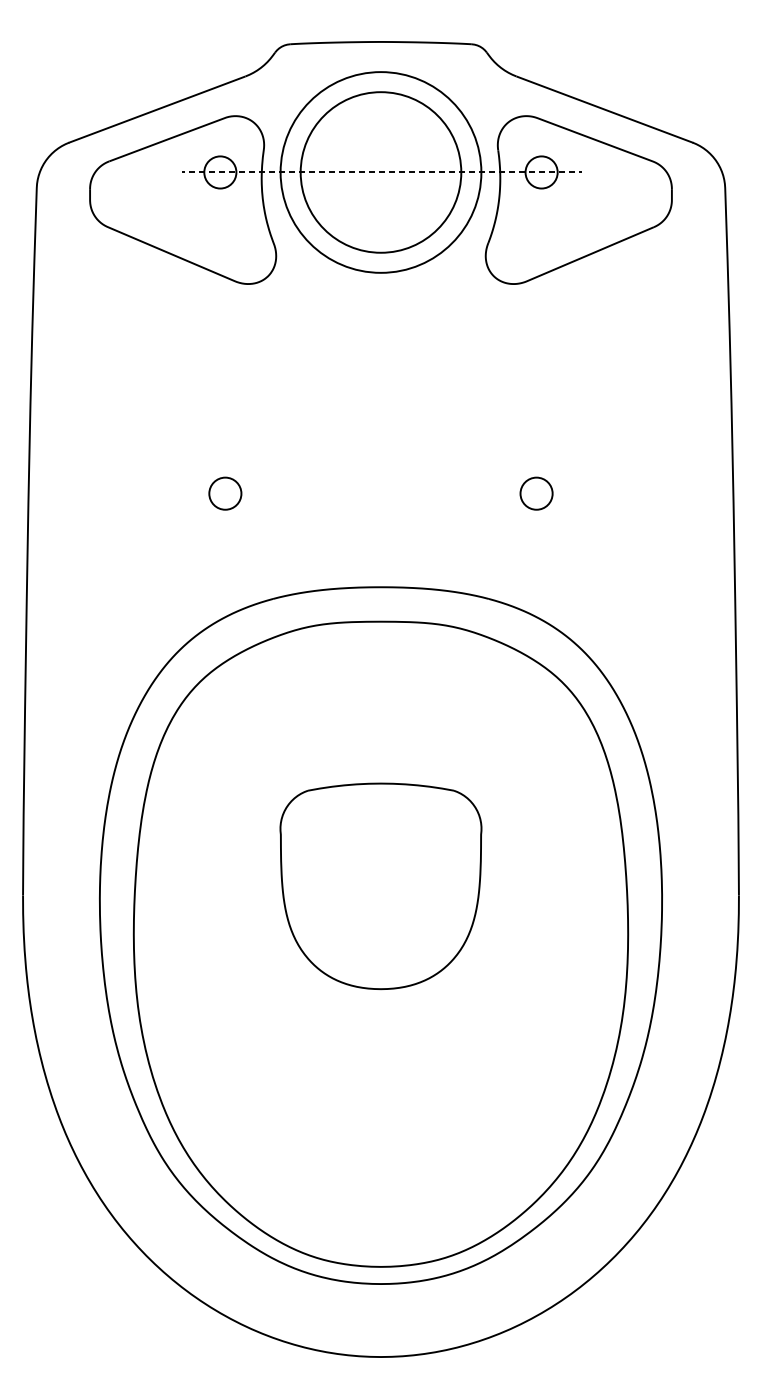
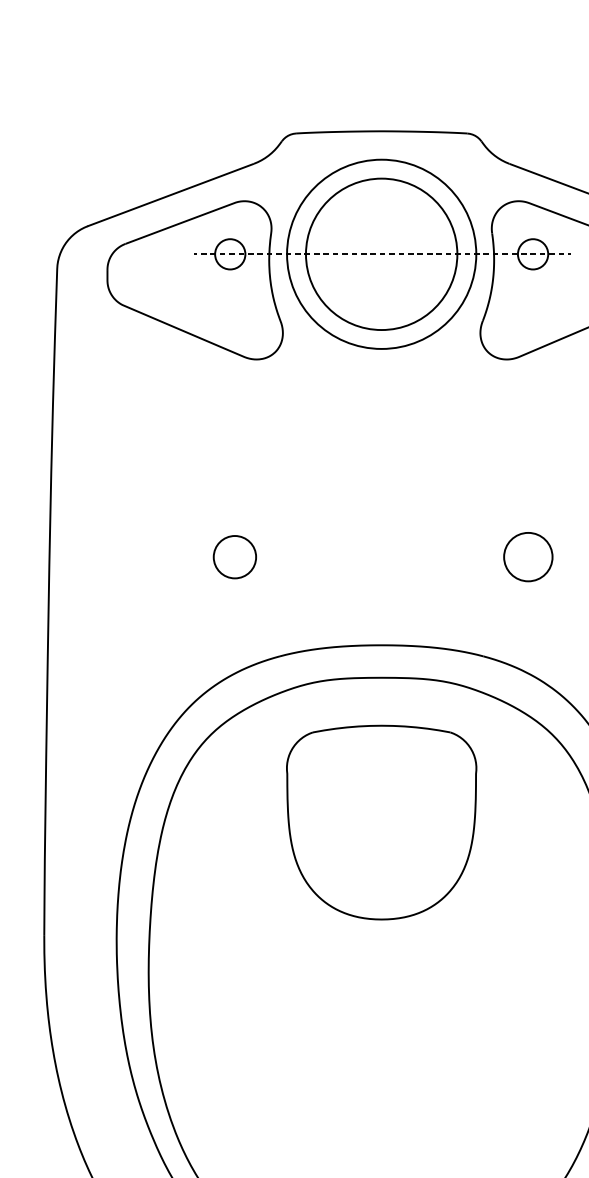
circle: (225, 493) -> (235, 556), size x1.4
circle: (536, 493) -> (528, 556), size x1.6
part: (380, 886) -> (381, 822), moved

